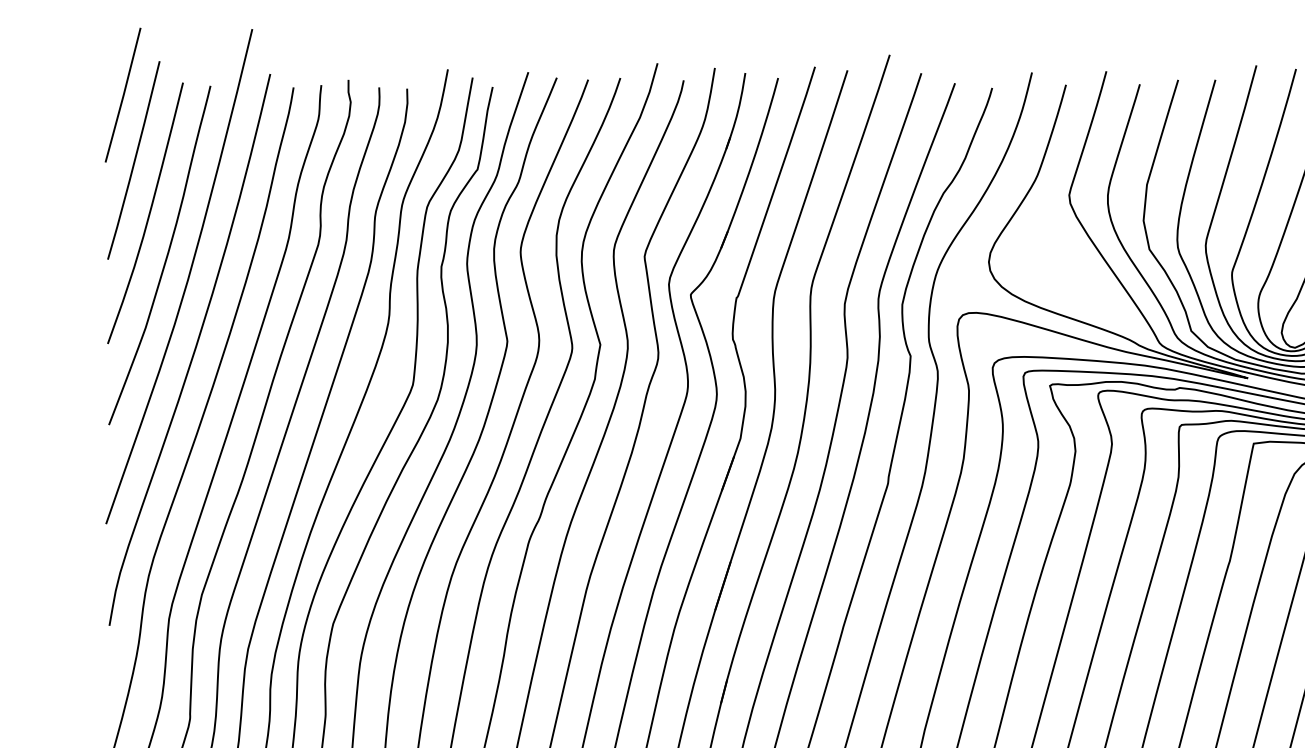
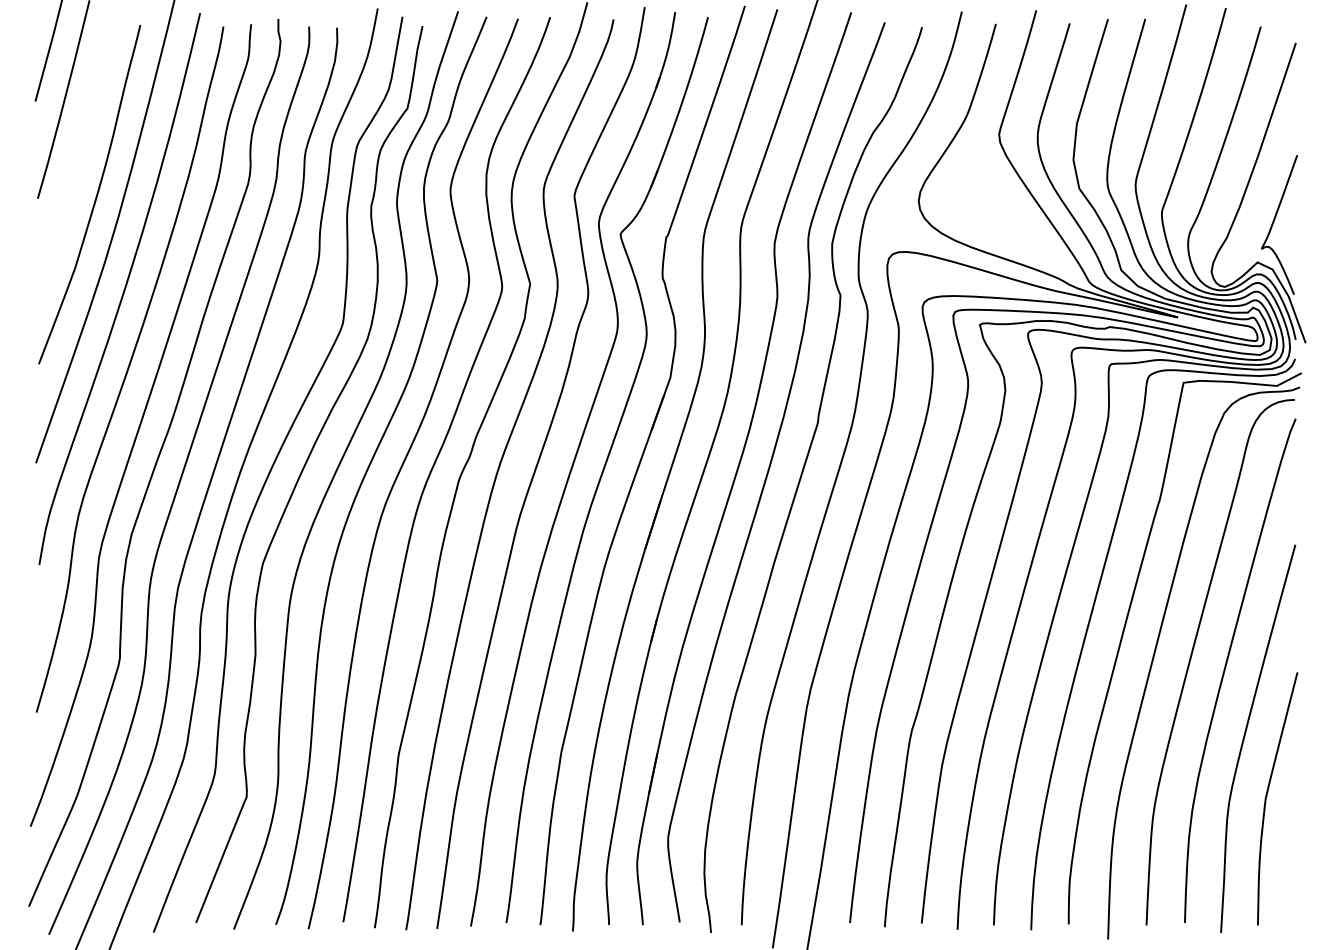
curve: (148, 213) -> (78, 152), removed

